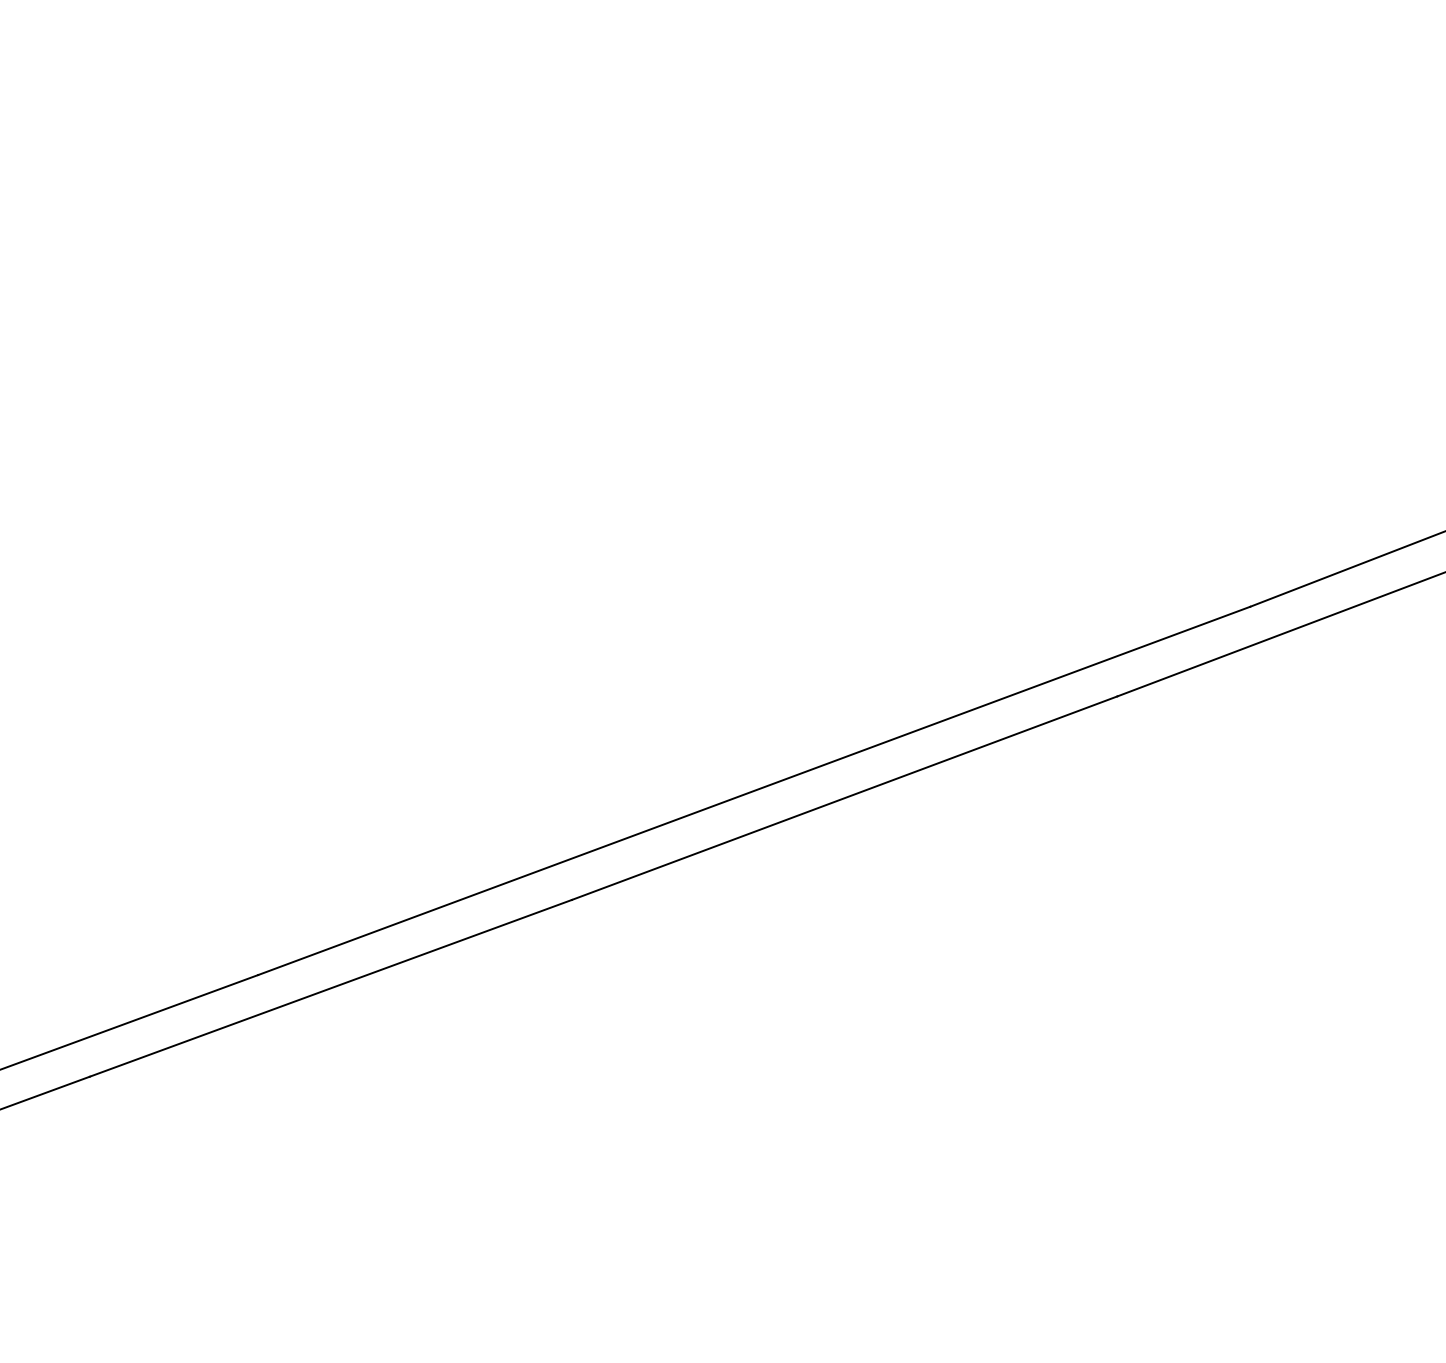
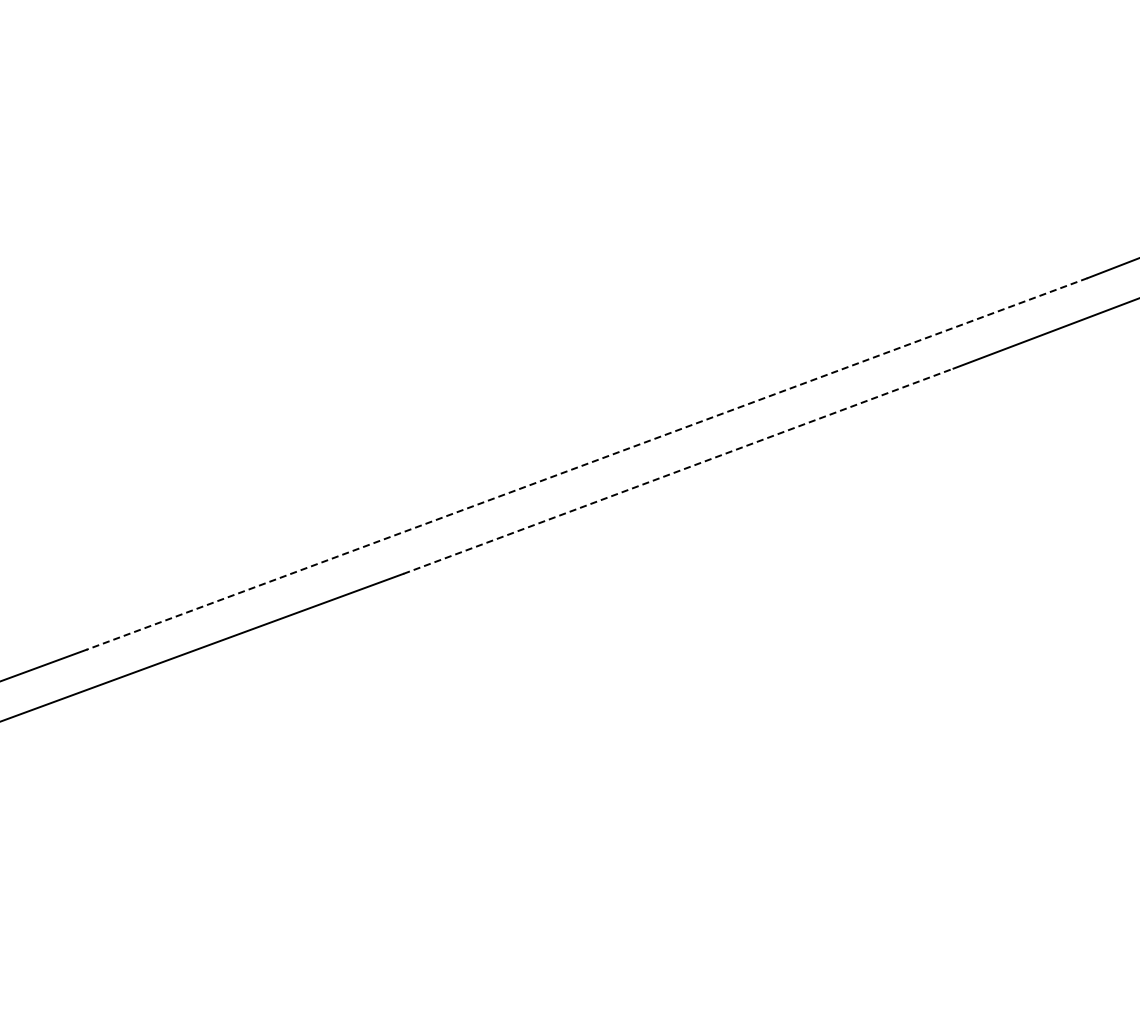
line: (753, 791) -> (586, 464), solid -> dashed
line: (845, 798) -> (679, 471), solid -> dashed

